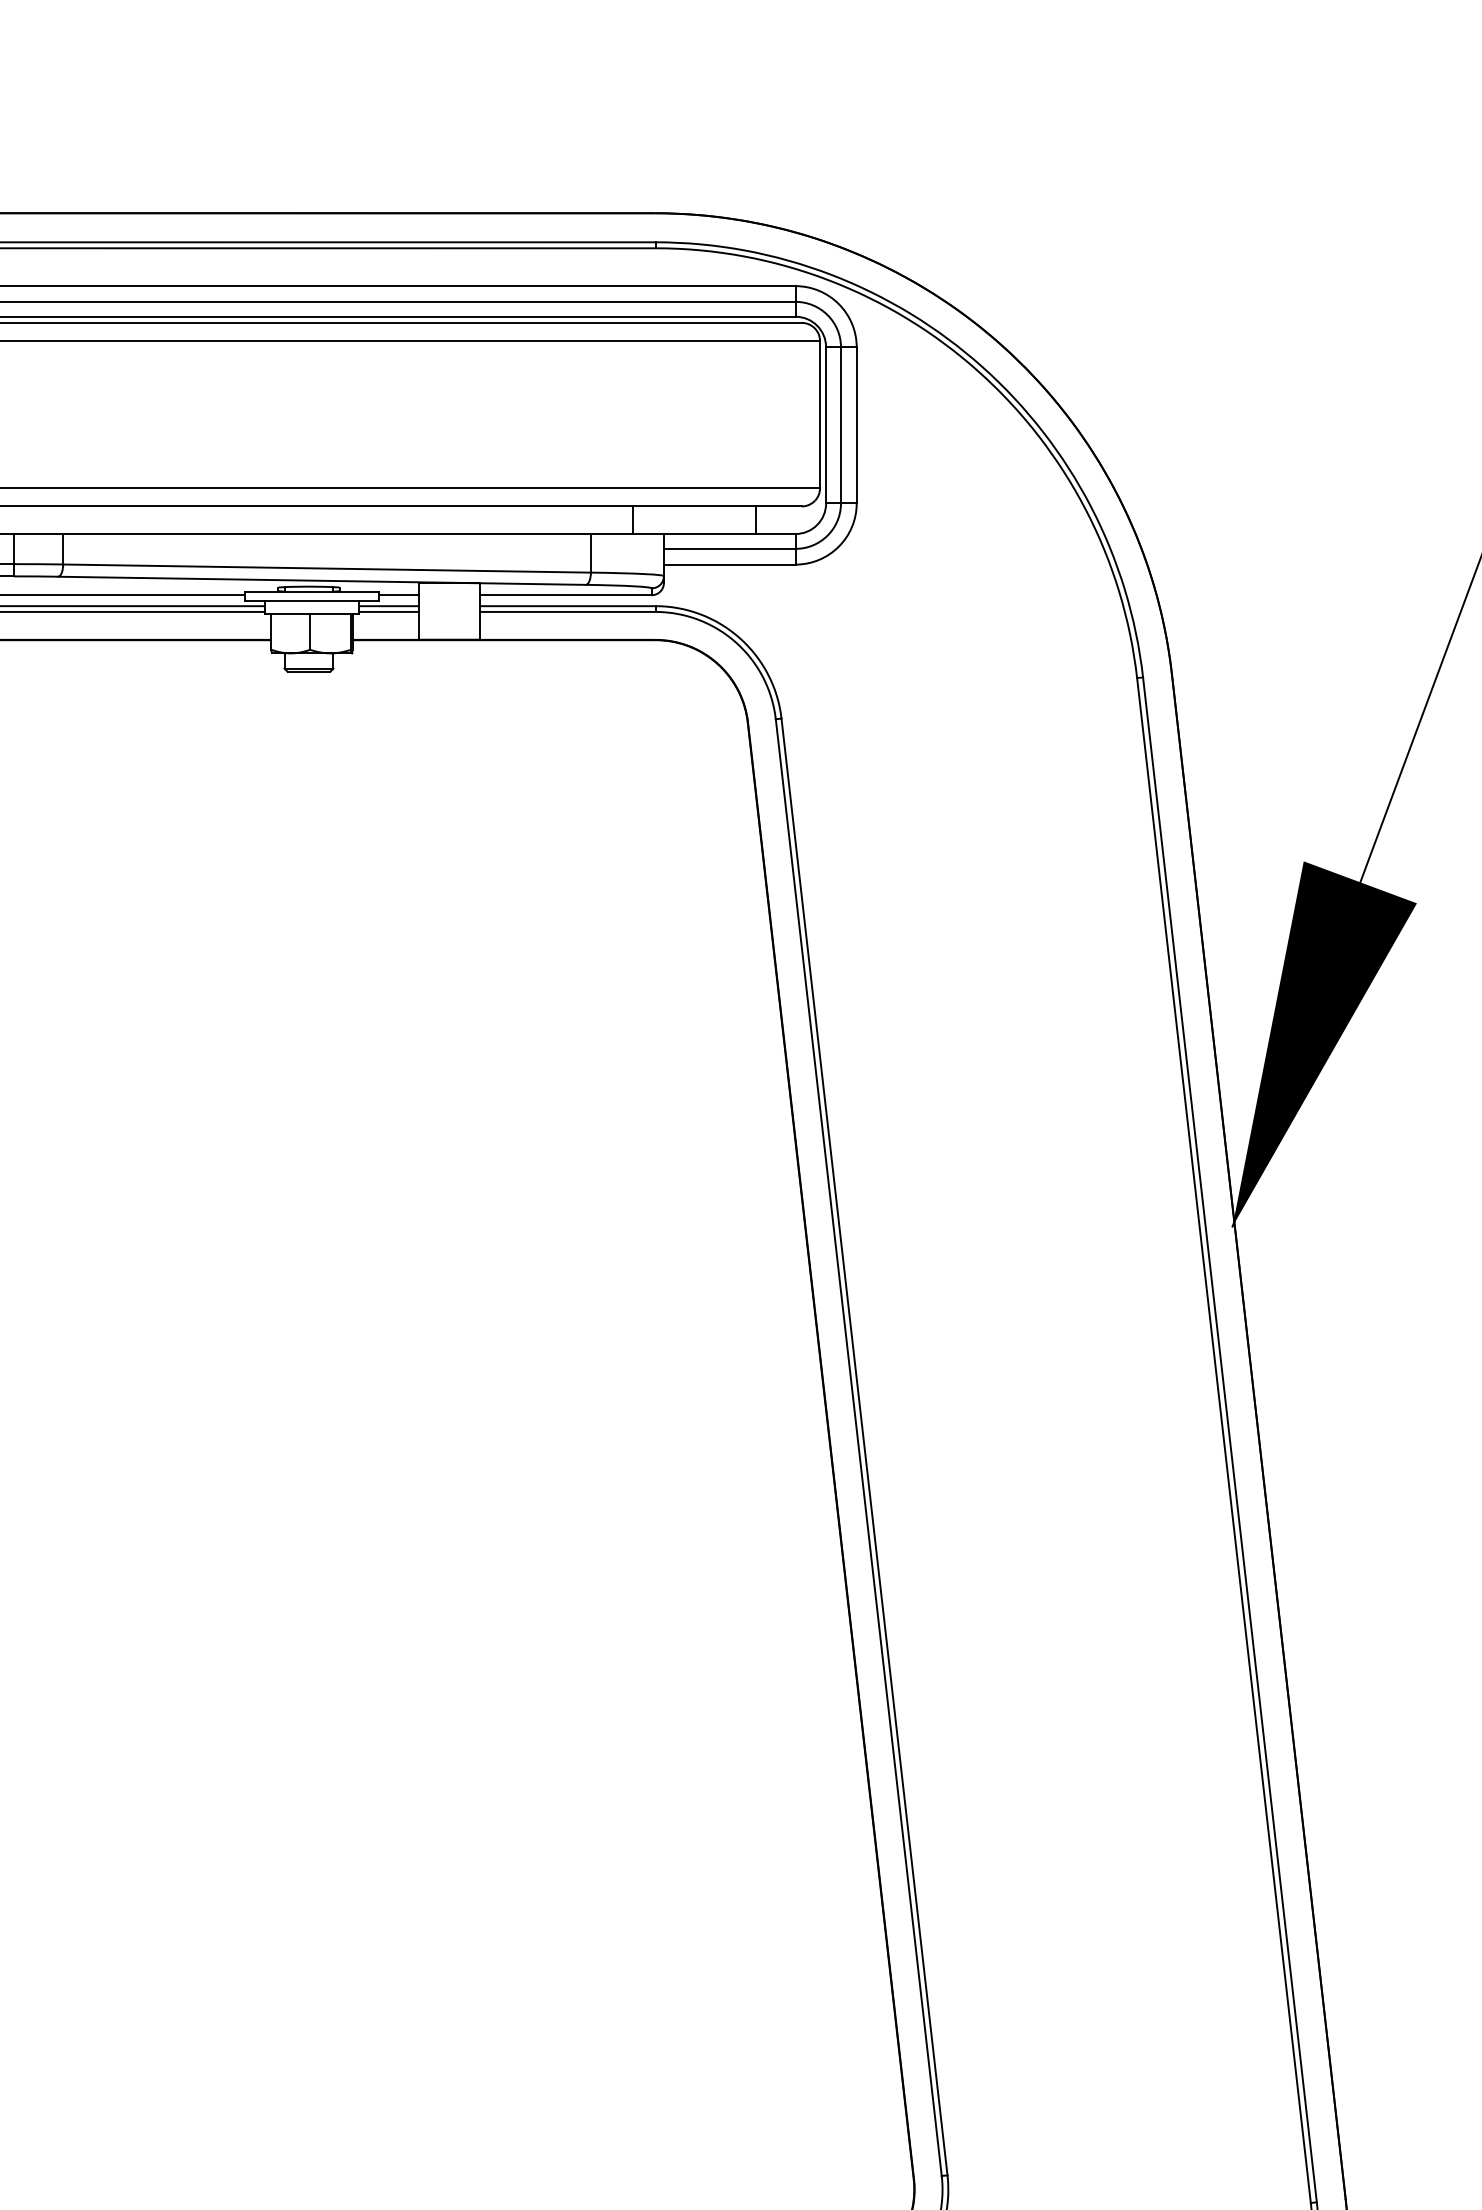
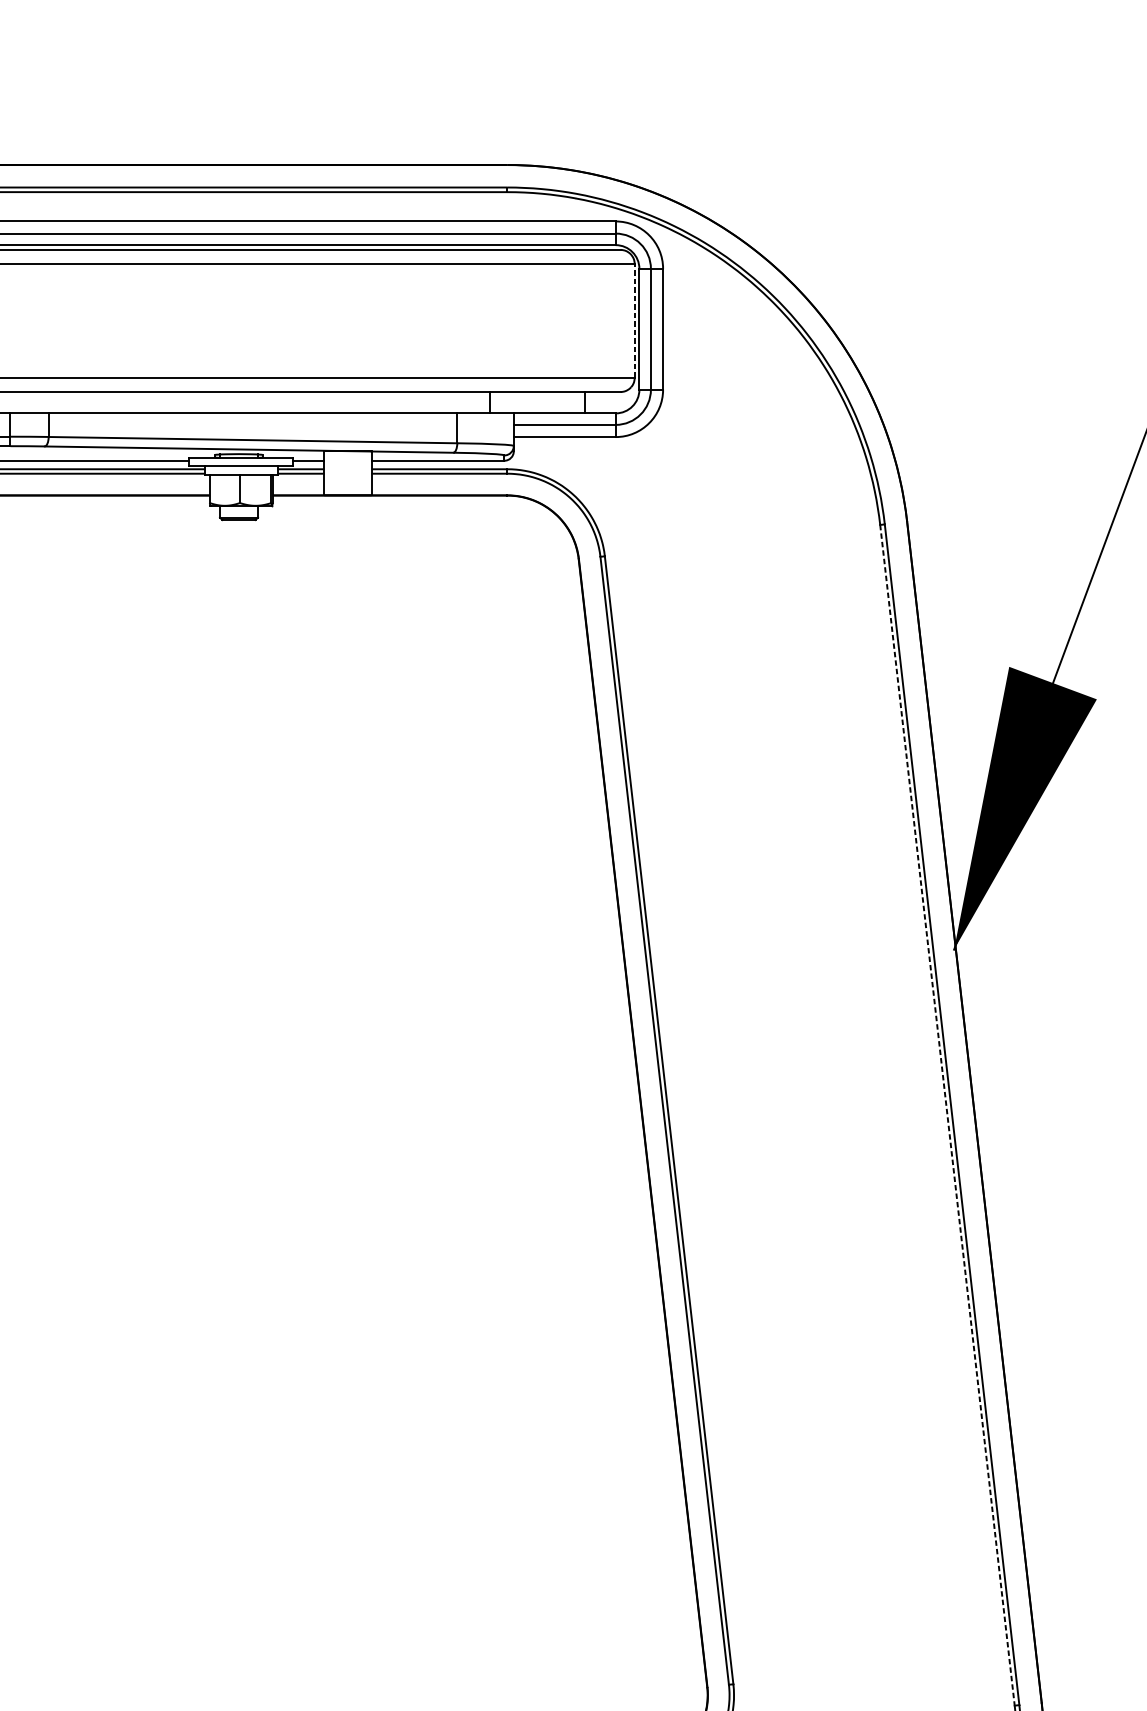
line: (820, 414) -> (635, 320), solid -> dashed
line: (1224, 1441) -> (947, 1116), solid -> dashed

